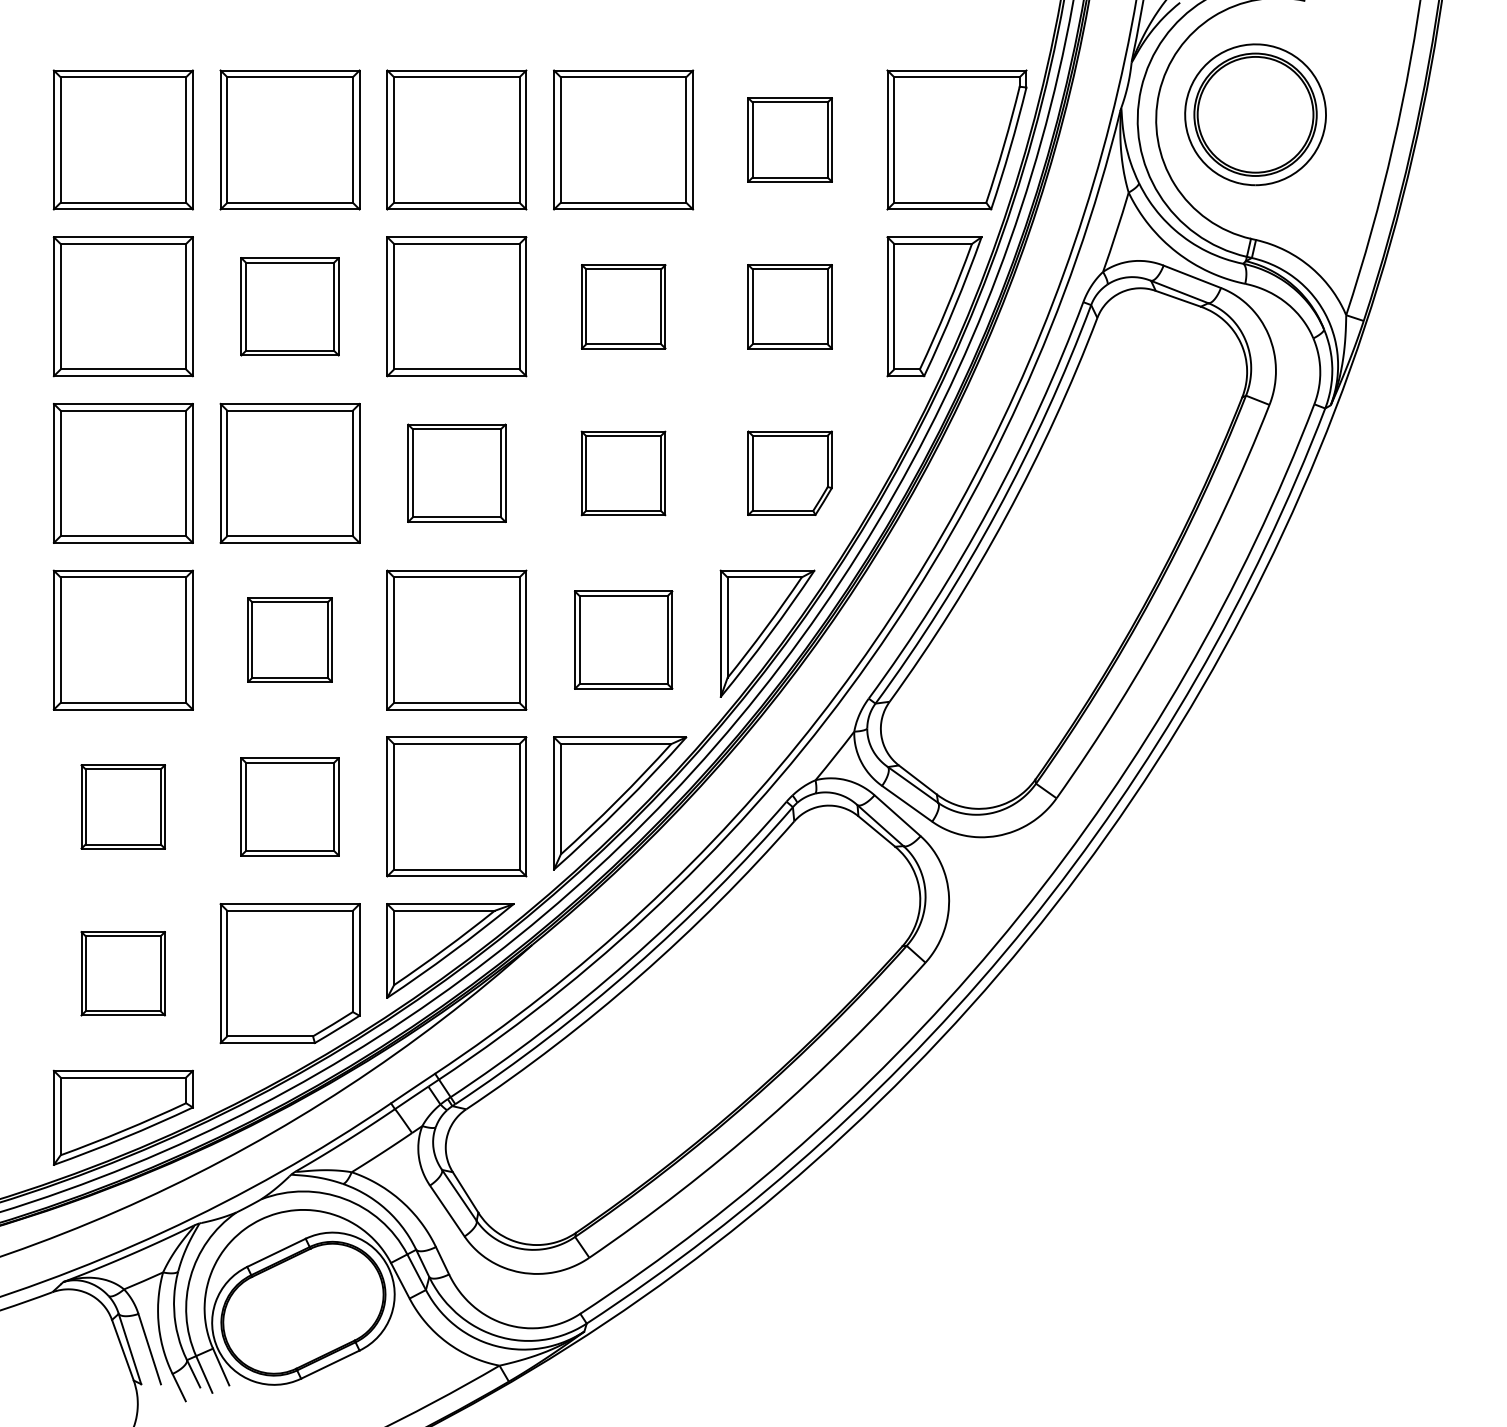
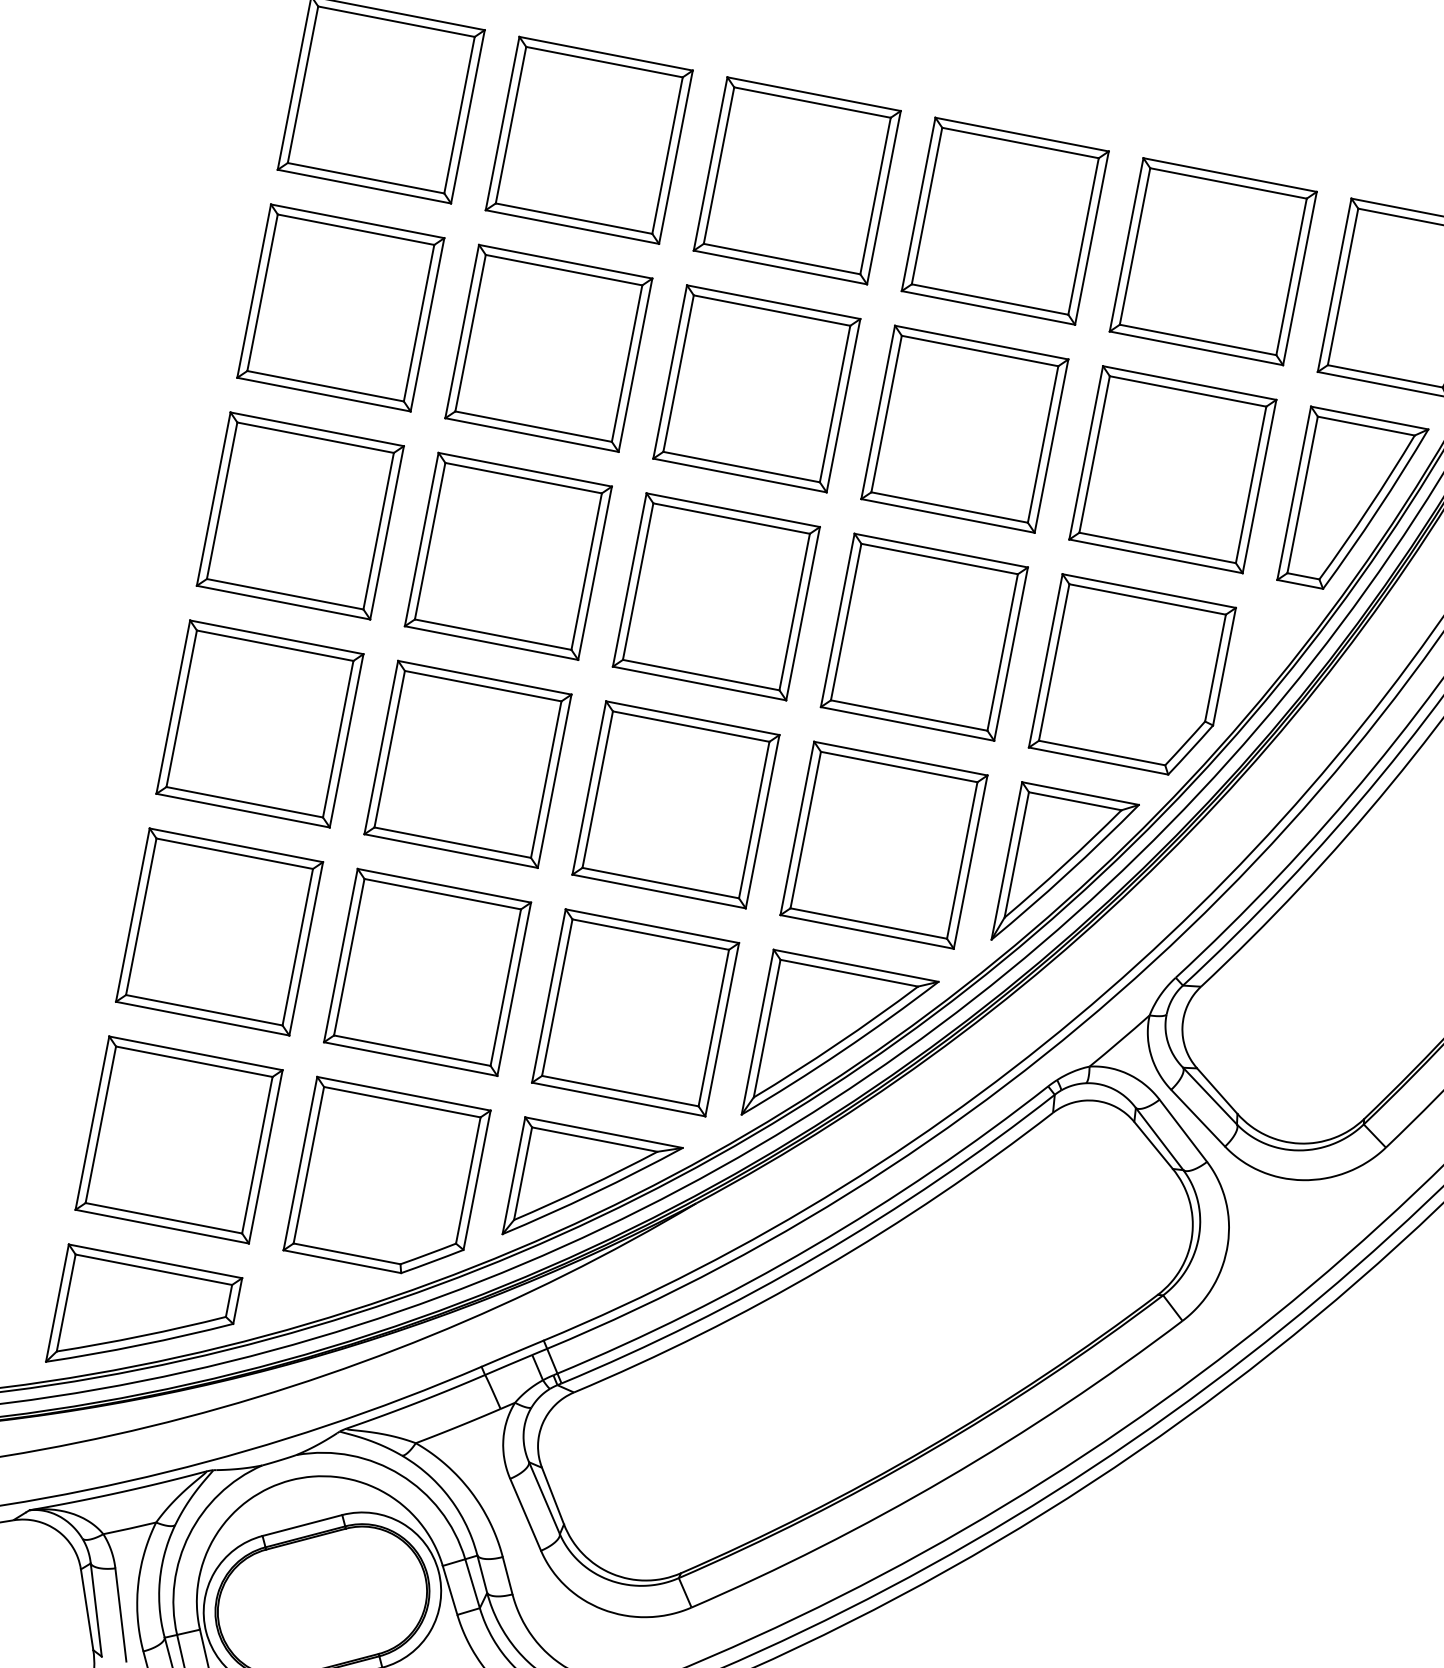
part: (789, 139) -> (1212, 260), size x1.67
part: (289, 306) -> (548, 347), size x1.43
part: (623, 306) -> (964, 428), size x1.67
part: (789, 306) -> (1171, 469), size x1.67
part: (456, 472) -> (716, 595), size x1.43
part: (789, 472) -> (1131, 676), size x1.67
part: (623, 473) -> (924, 637), size x1.67
part: (289, 639) -> (467, 763), size x1.67
part: (623, 639) -> (884, 844), size x1.43
part: (122, 806) -> (218, 931), size x1.67
part: (289, 806) -> (426, 971), size x1.43
part: (122, 973) -> (178, 1139), size x1.67

